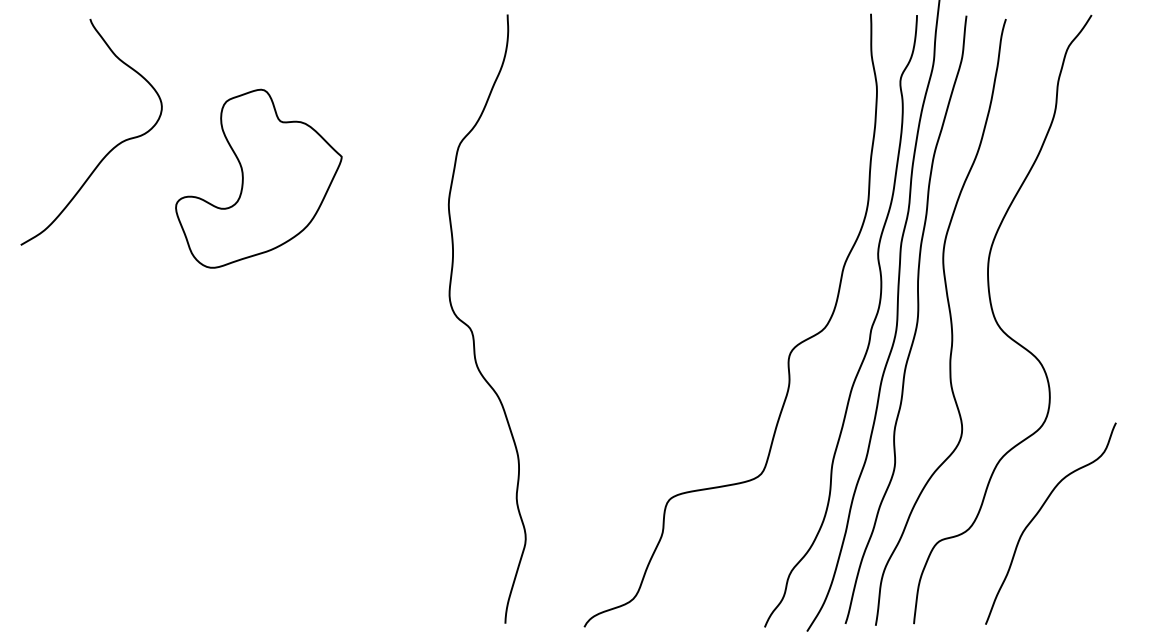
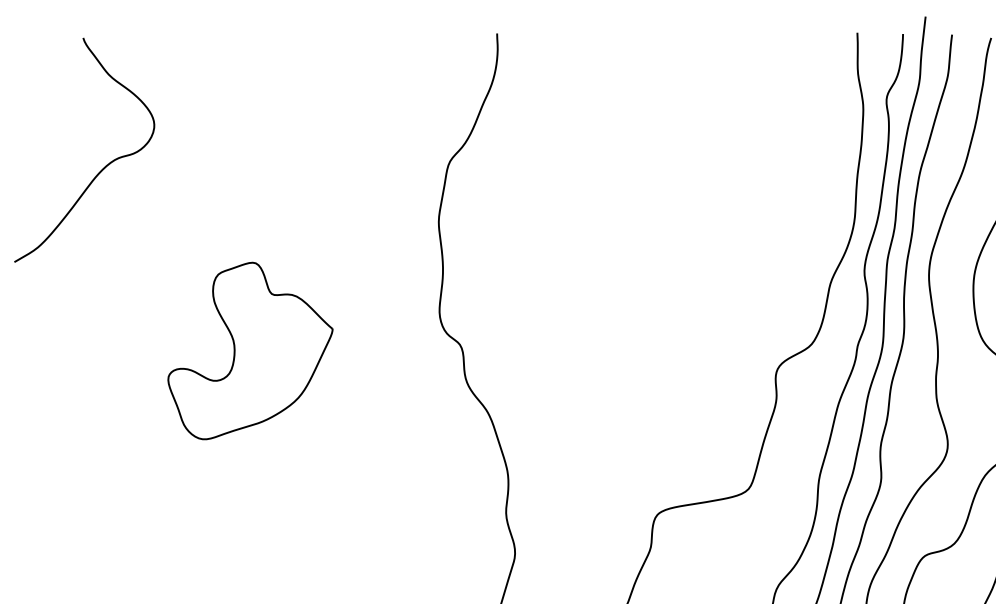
part: (258, 178) -> (250, 350), moved

